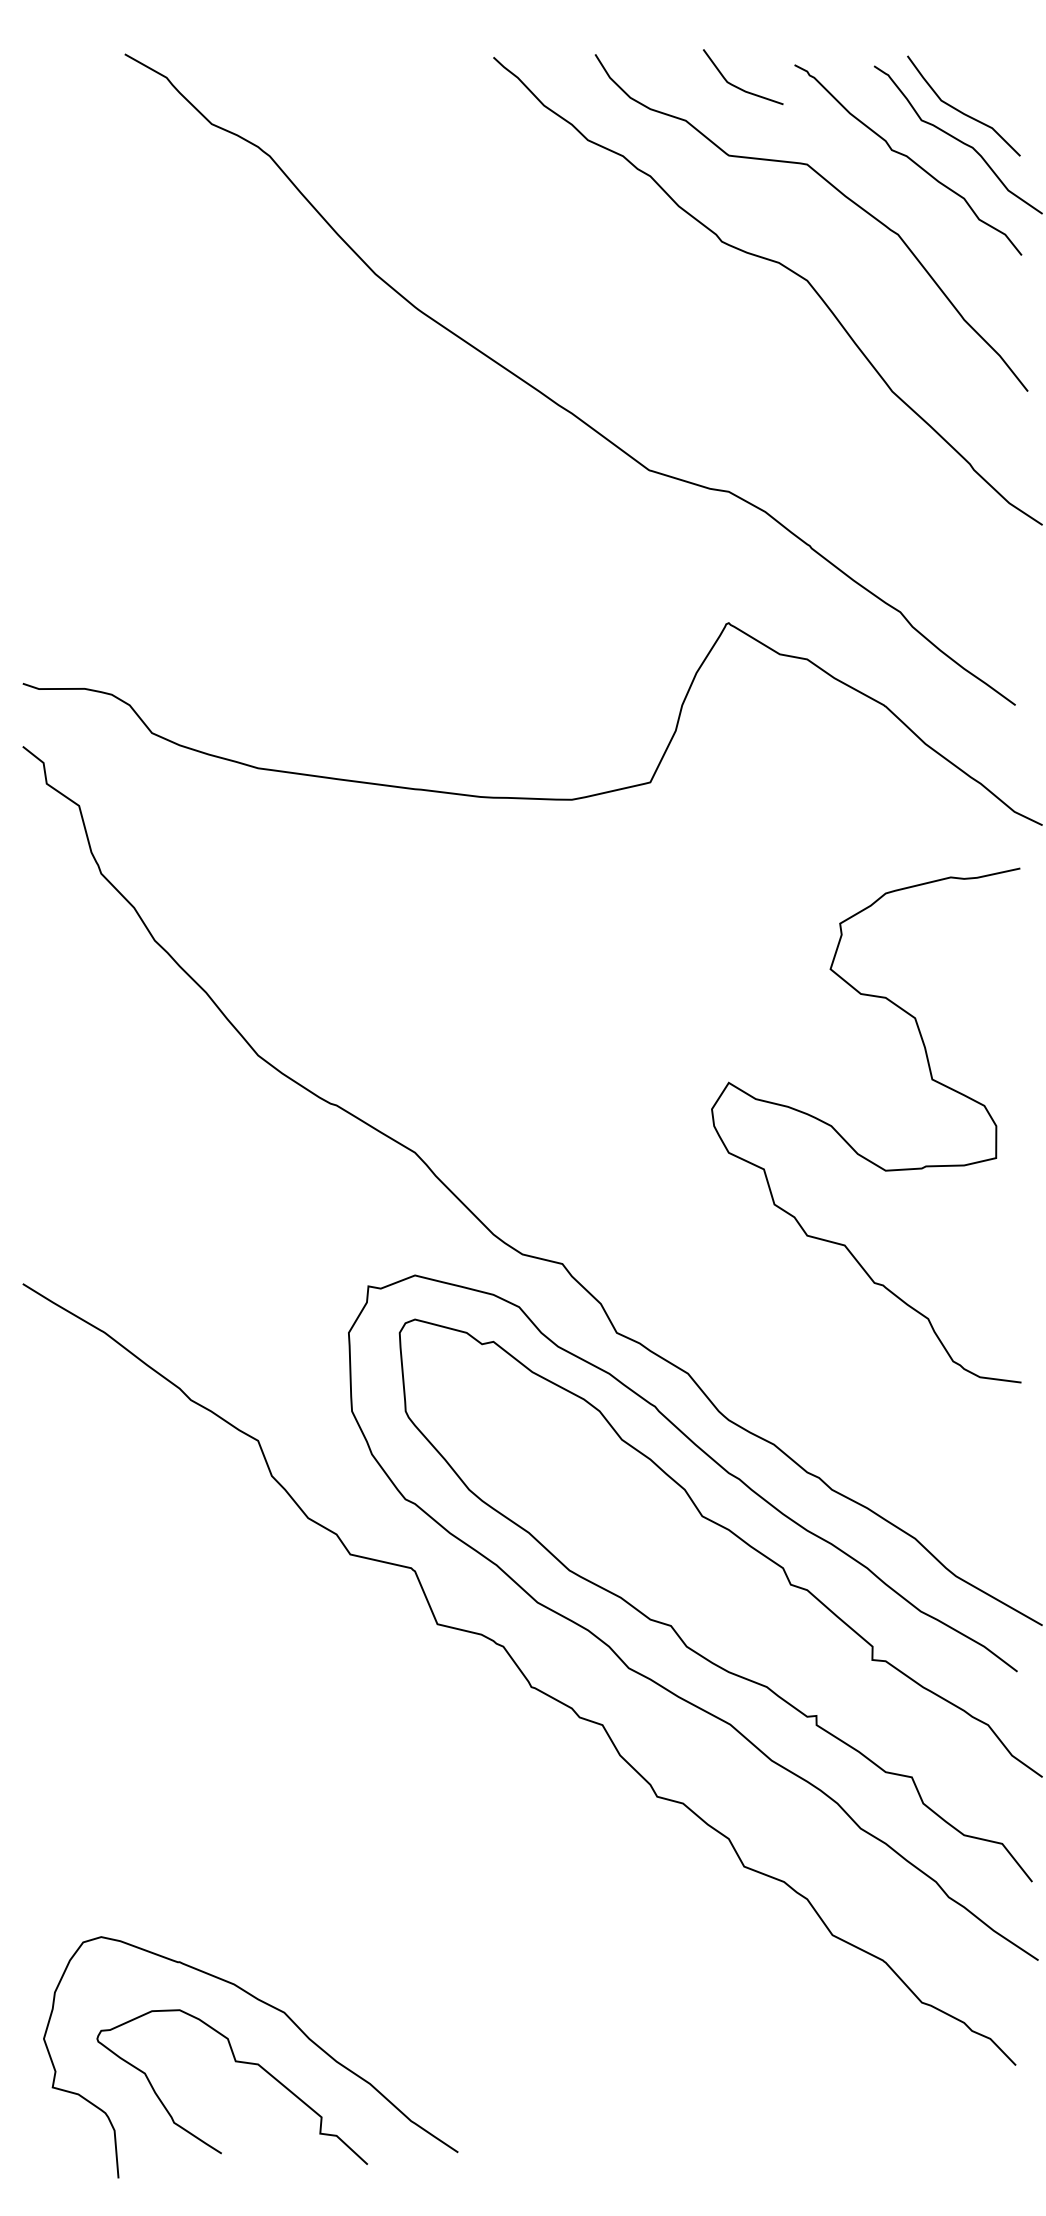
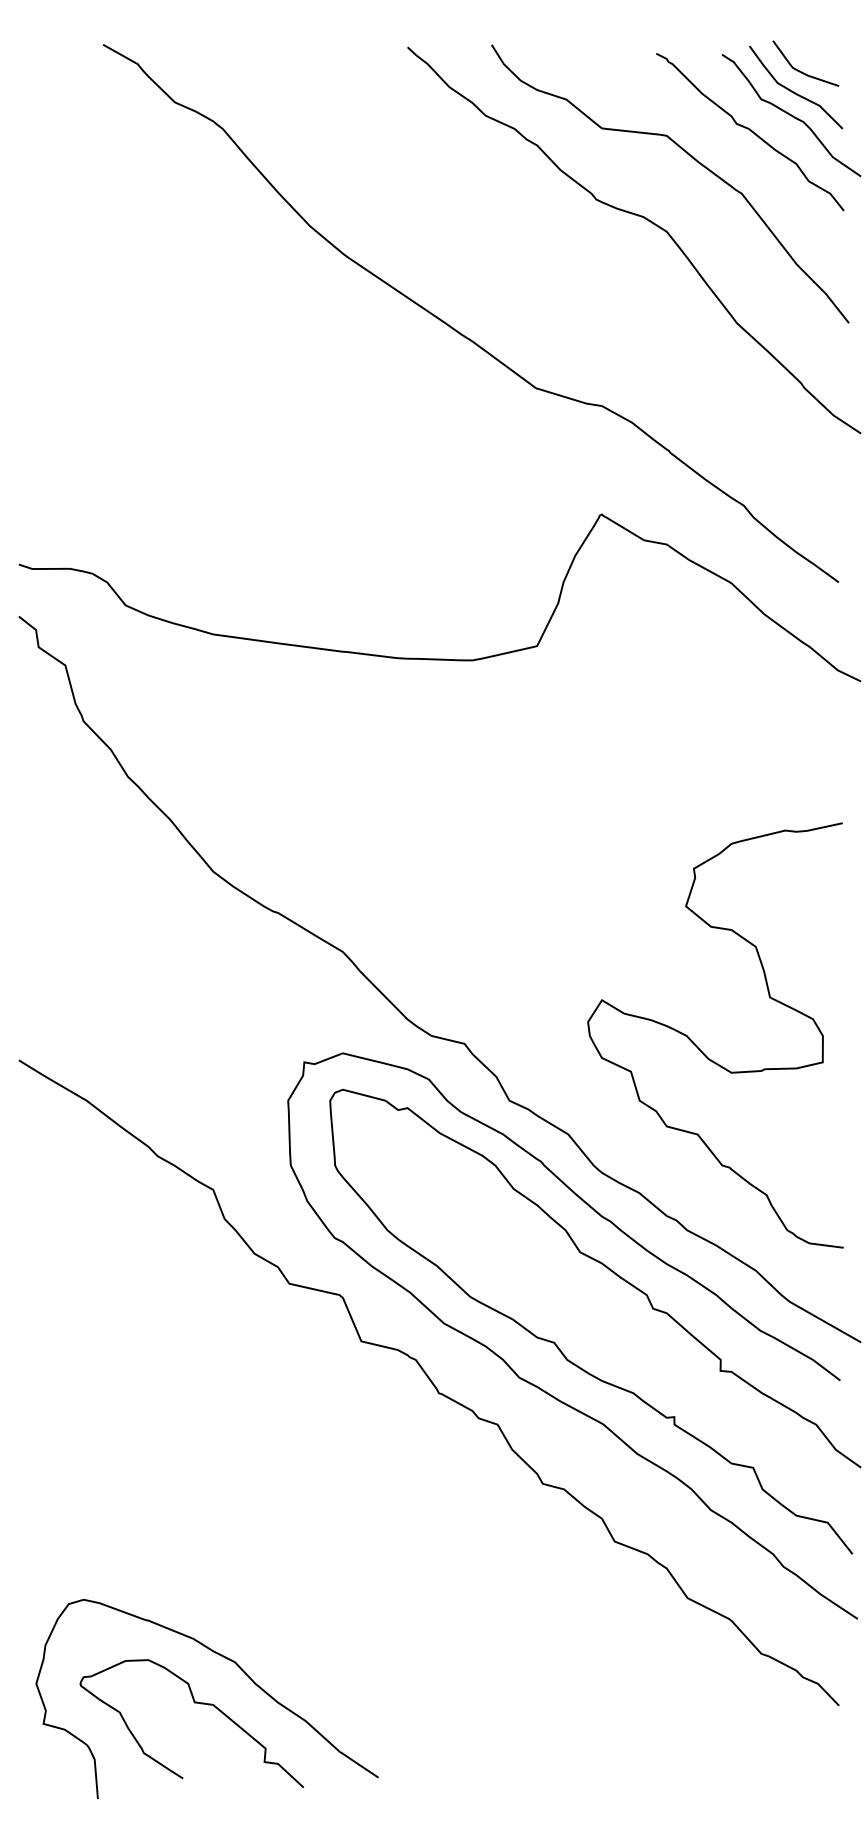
curve: (739, 86) -> (802, 71), moved
curve: (845, 1138) -> (698, 1046), moved

